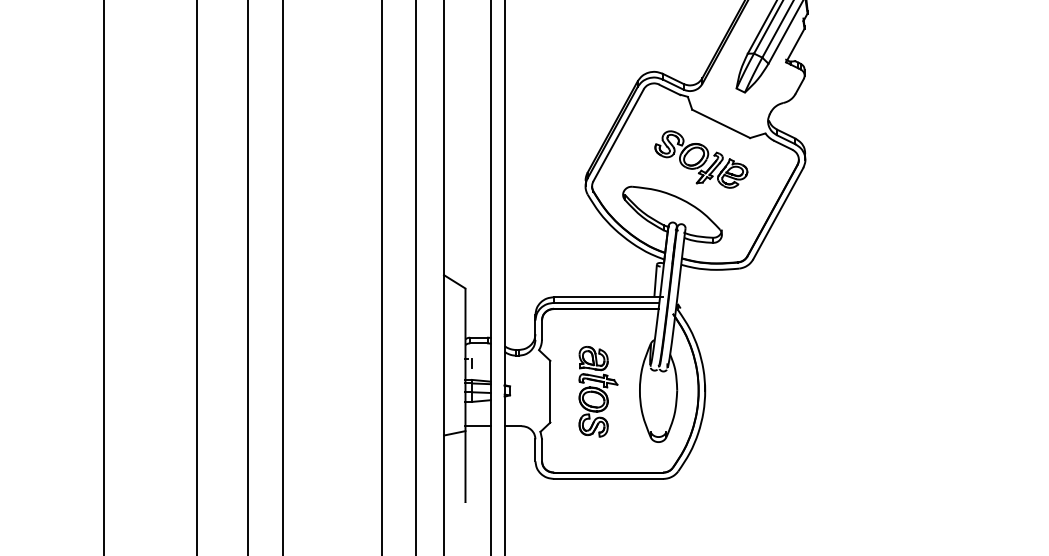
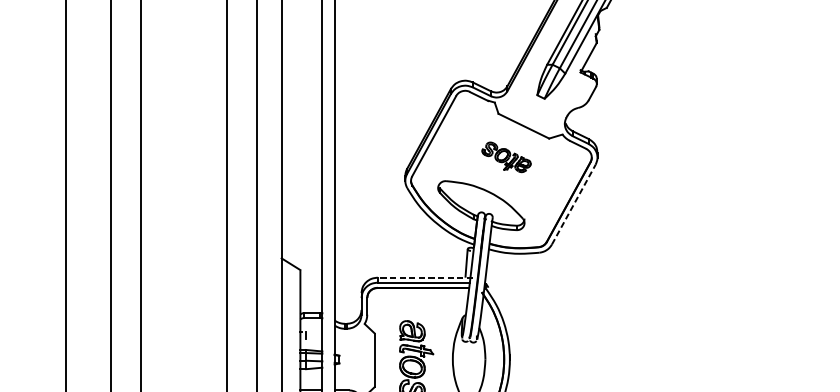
part: (701, 159) -> (506, 157), size x0.6
line: (778, 213) -> (573, 204), solid -> dashed
line: (608, 297) -> (425, 277), solid -> dashed

